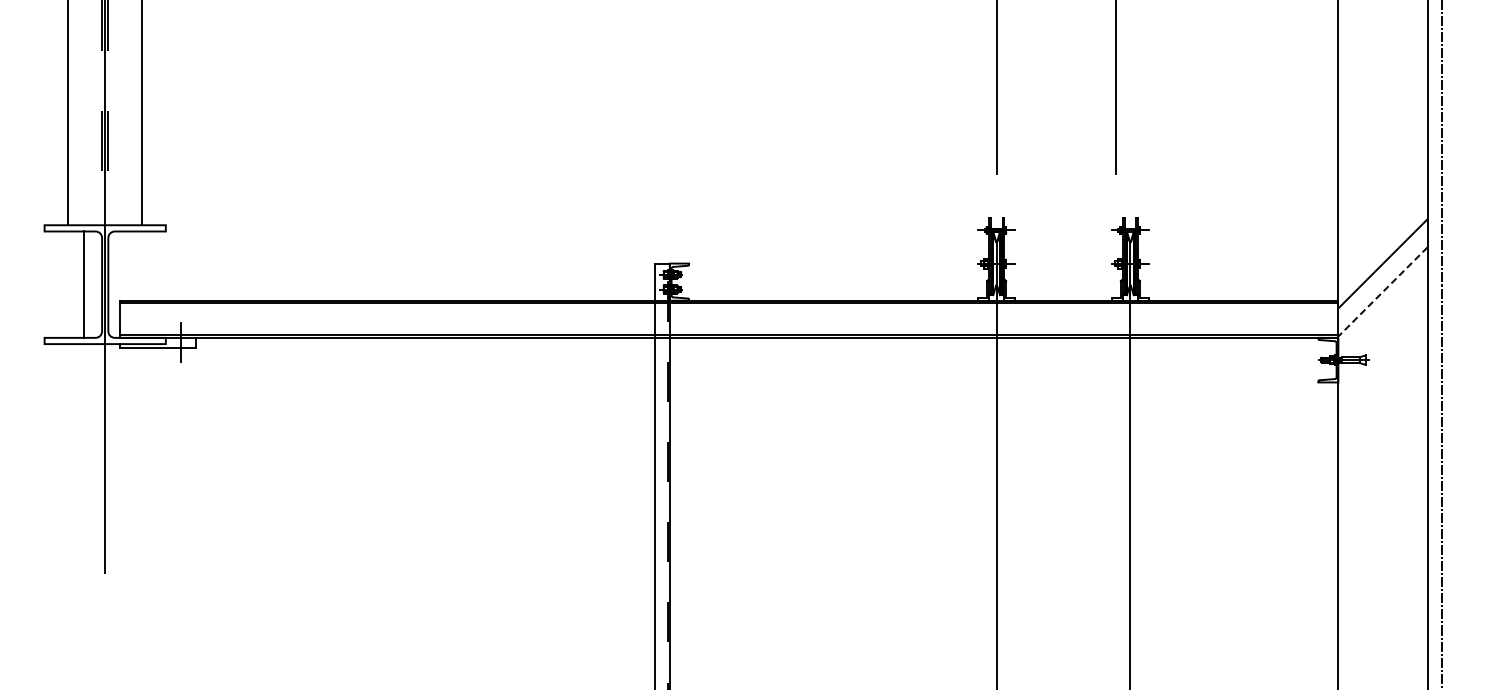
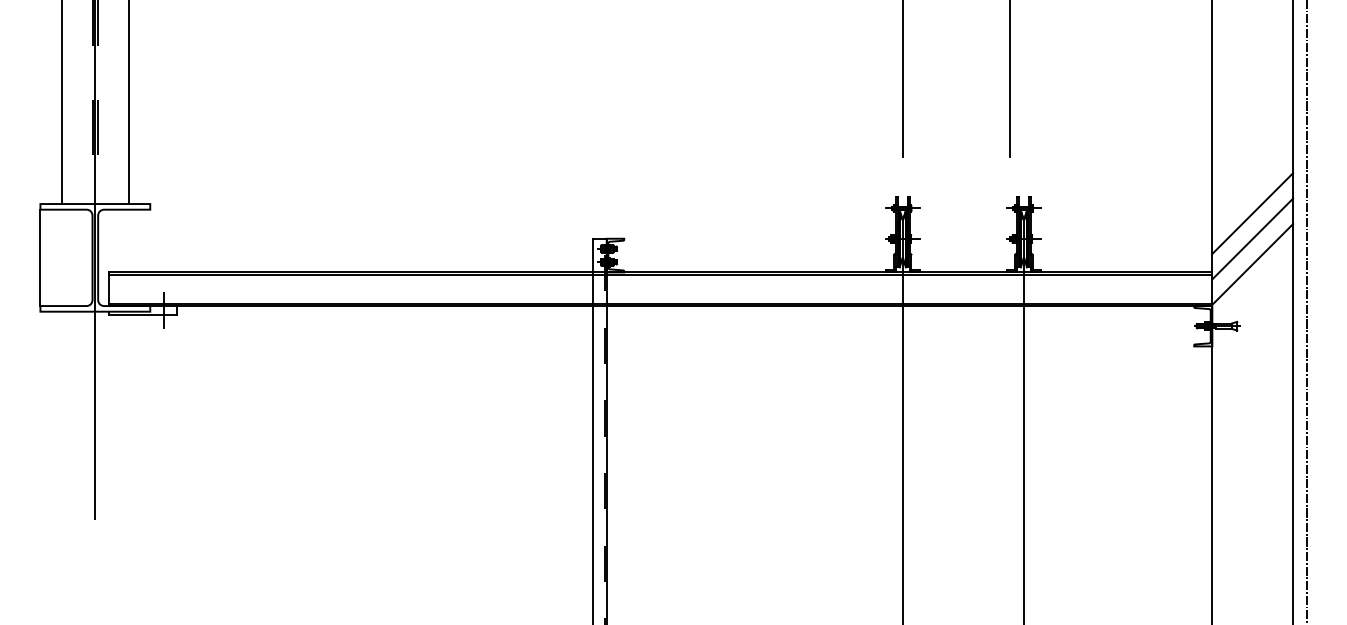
line: (1382, 235) -> (1252, 213), added
line: (83, 284) -> (40, 257), moved
line: (1382, 292) -> (1252, 264), dashed -> solid

